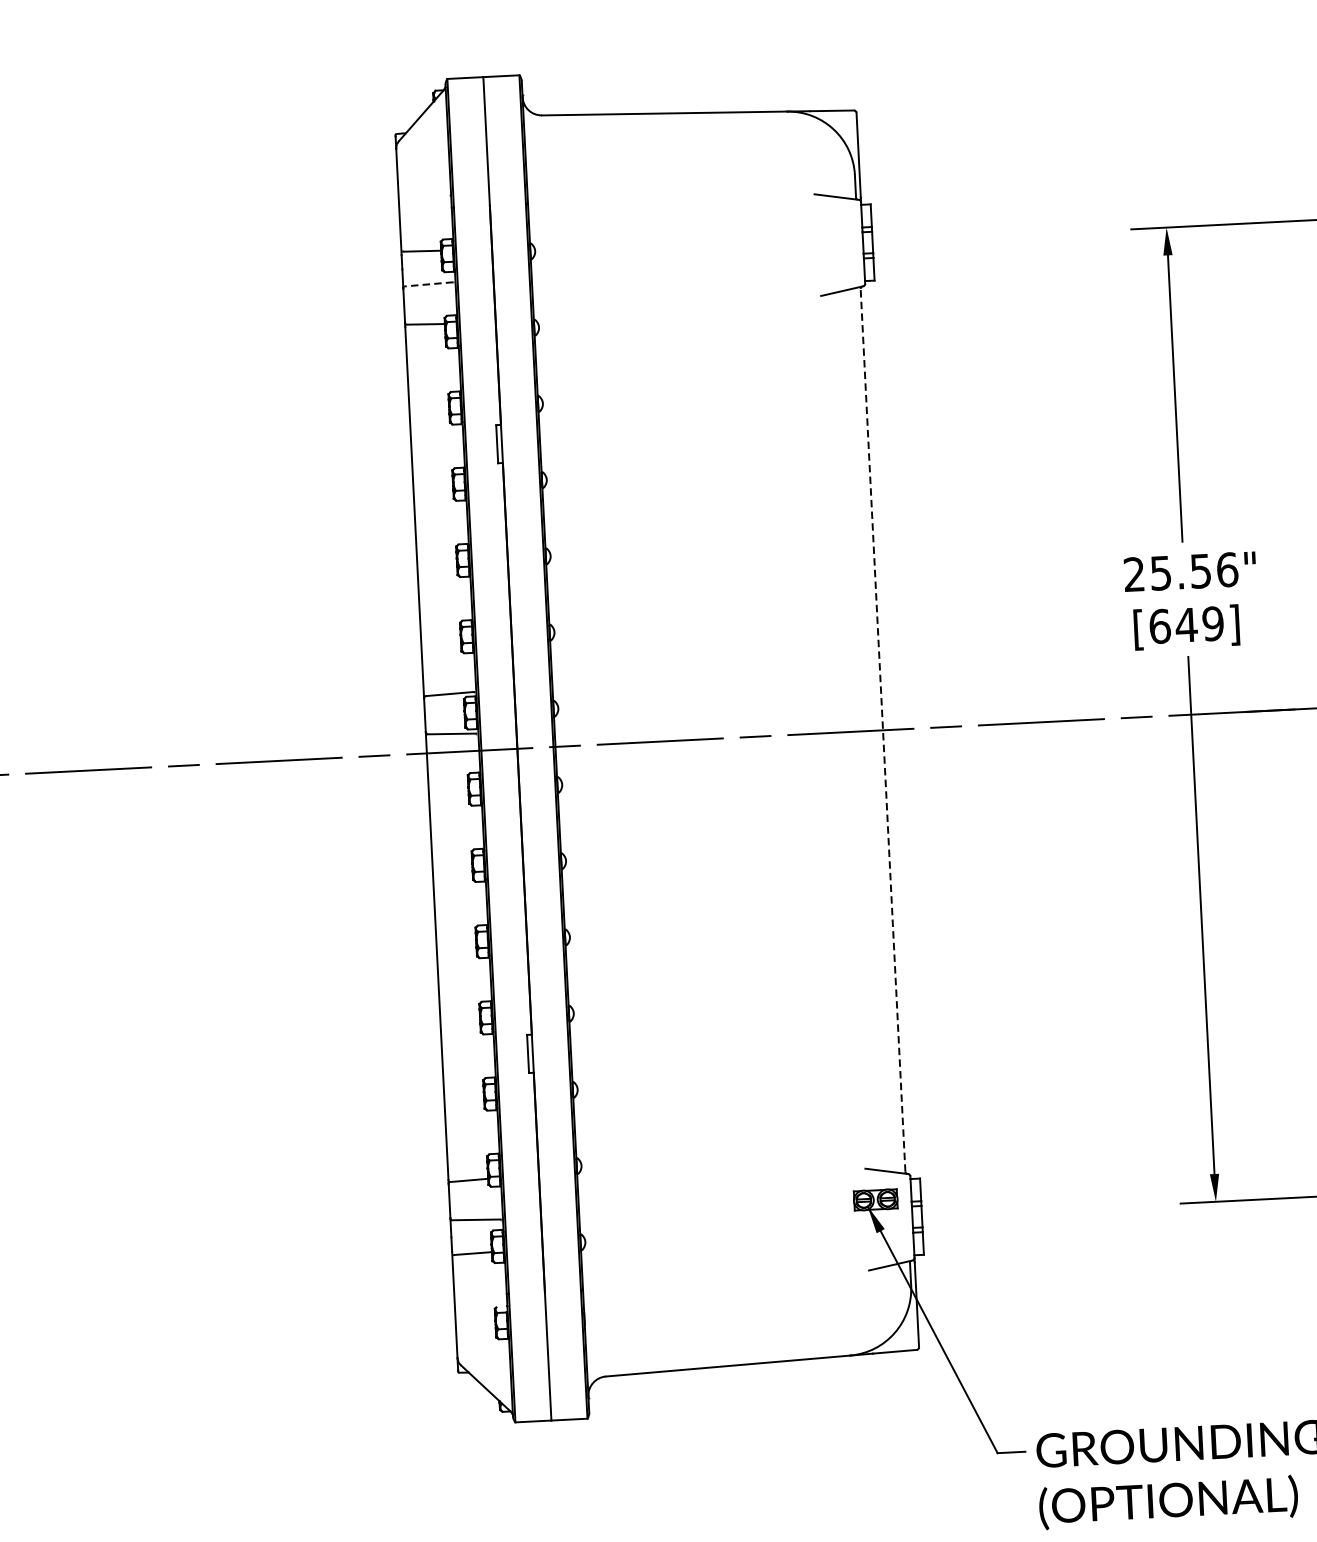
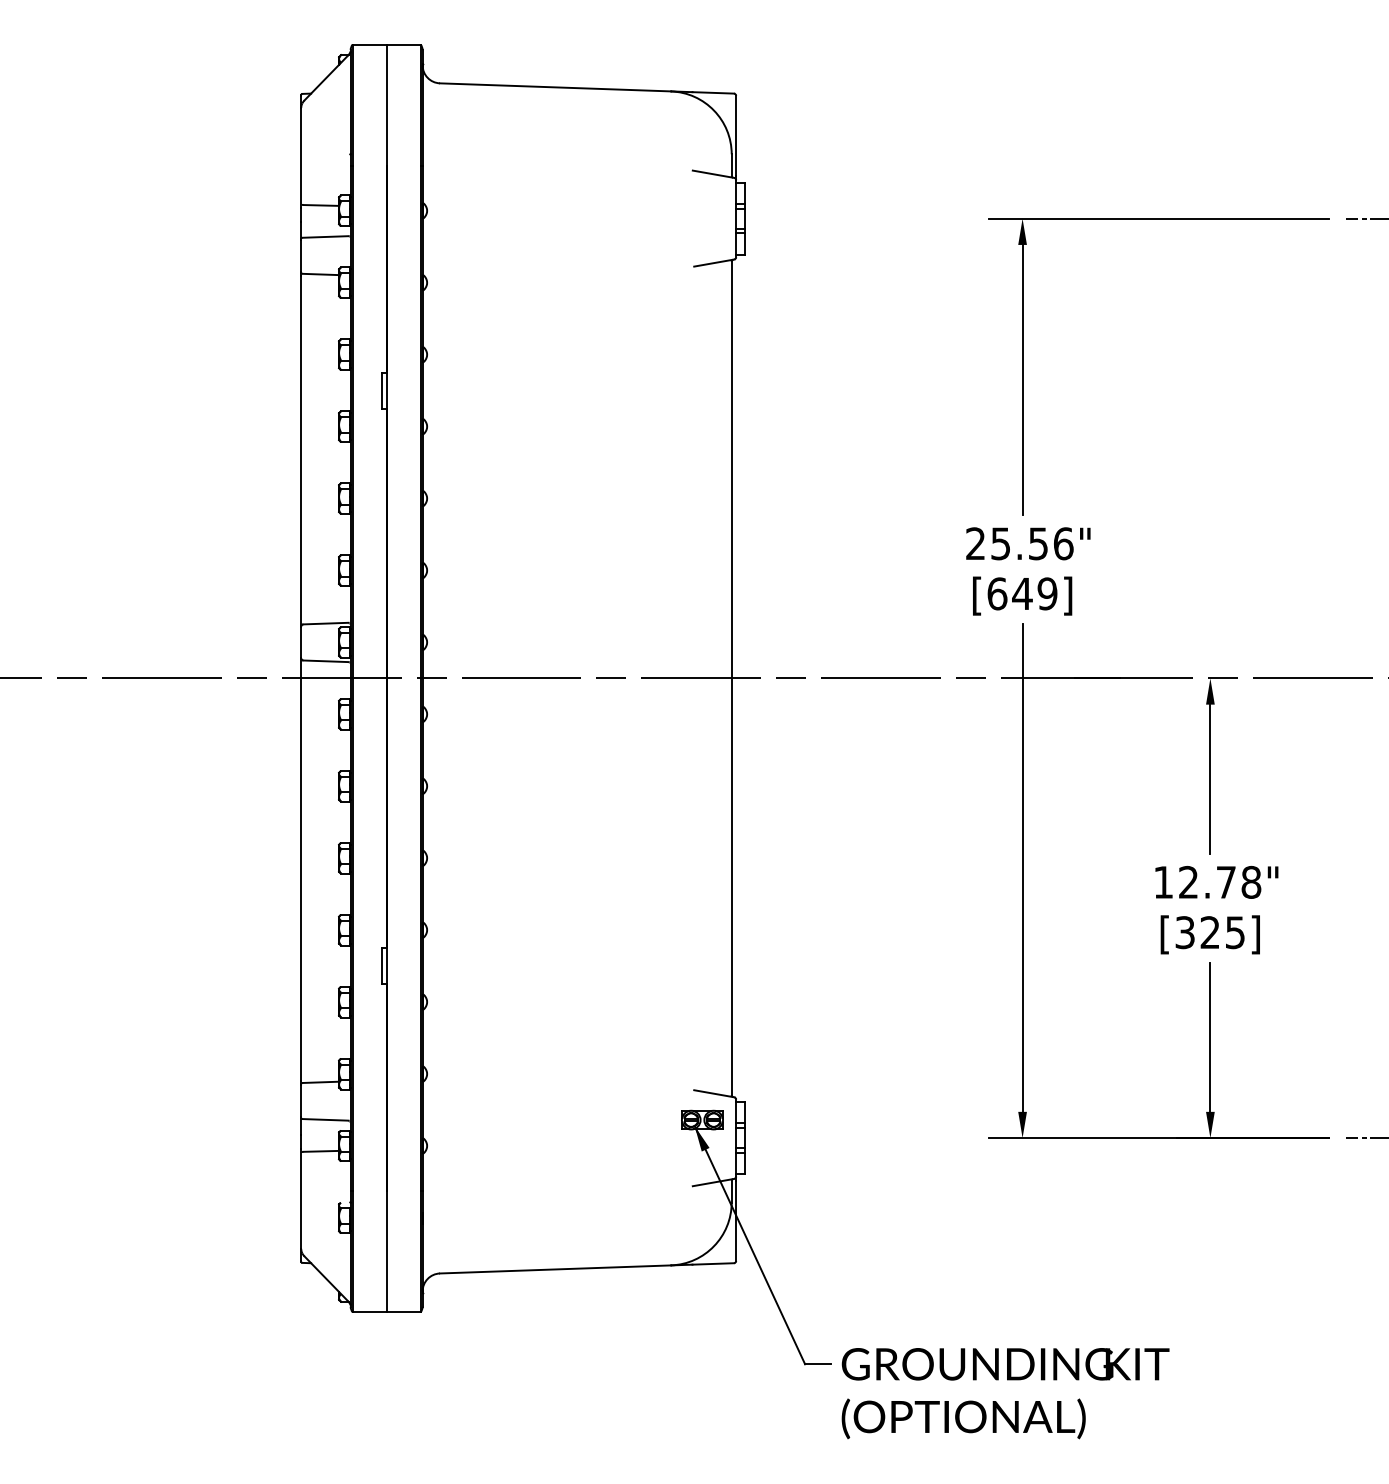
line: (427, 284) -> (324, 237), dashed -> solid
line: (882, 730) -> (731, 678), dashed -> solid

